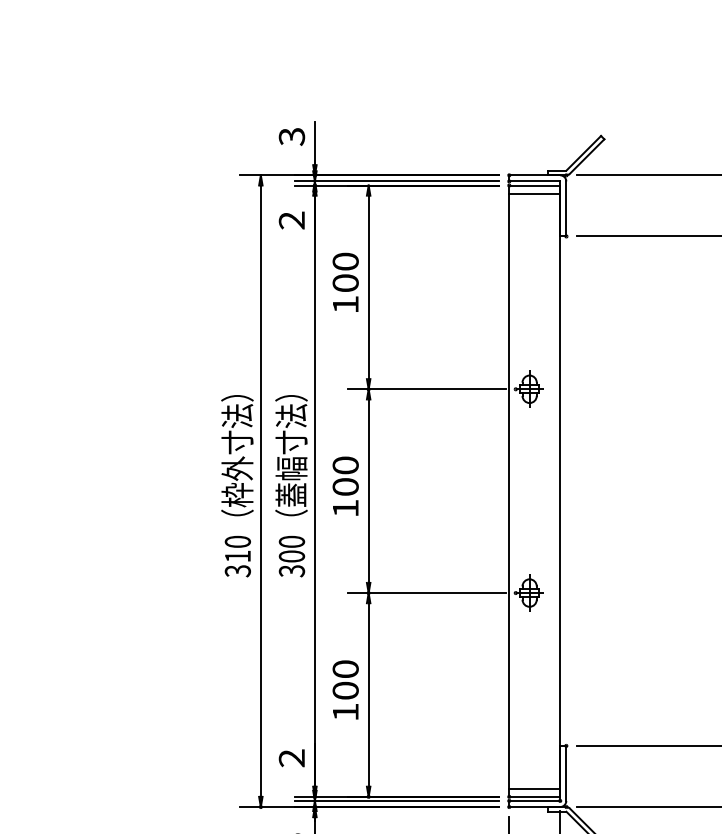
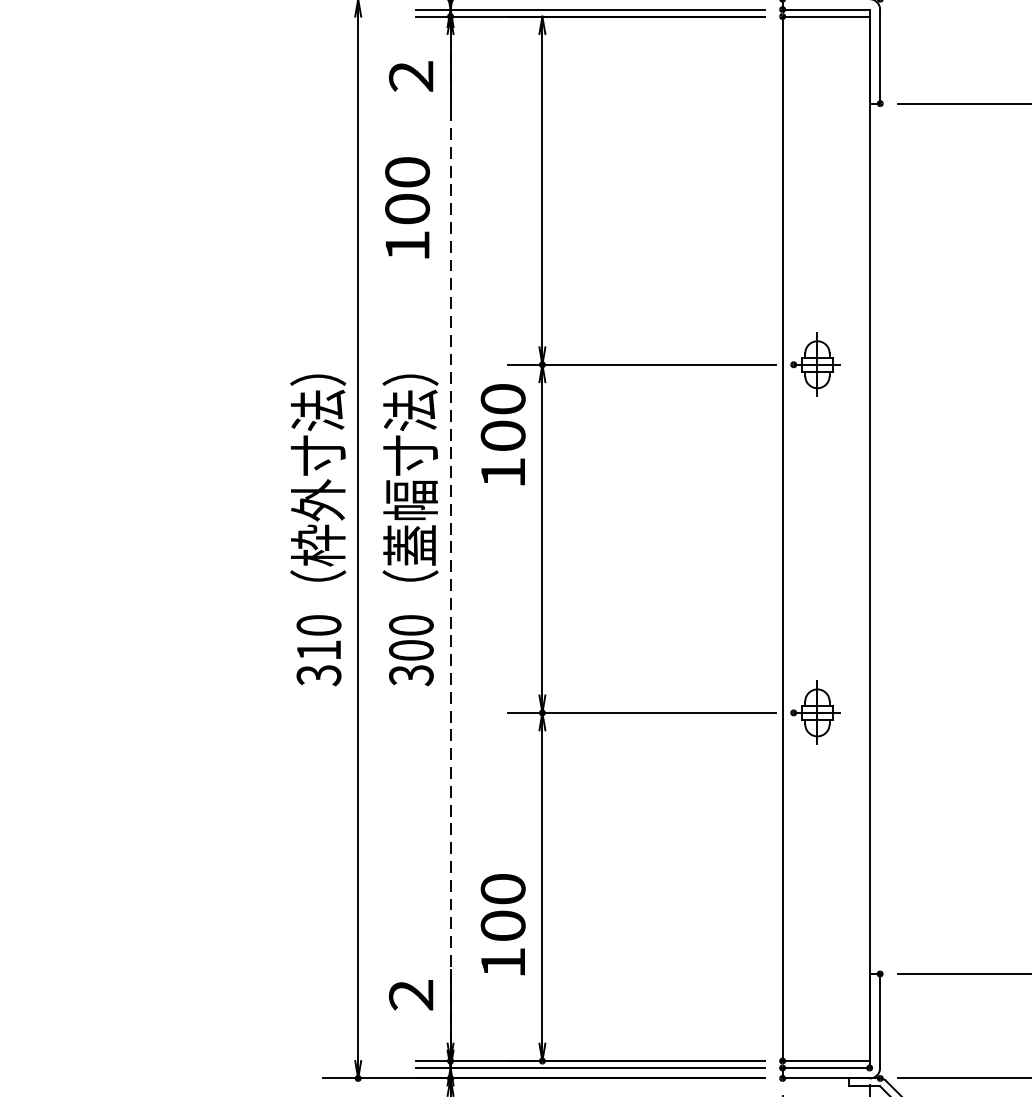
line: (534, 193) -> (825, 30), removed
text: (345, 281) -> (407, 206), moved
text: (345, 485) -> (502, 433), moved
line: (314, 491) -> (449, 539), solid -> dashed
text: (345, 689) -> (502, 923), moved
line: (534, 788) -> (825, 1046), removed

